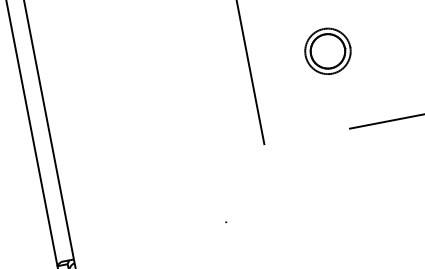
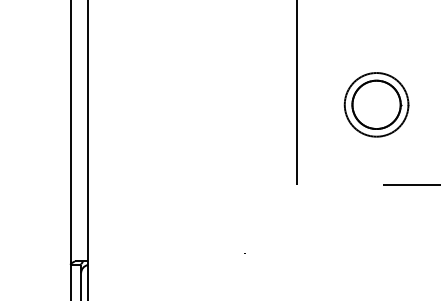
part: (328, 50) -> (377, 104), size x1.4

